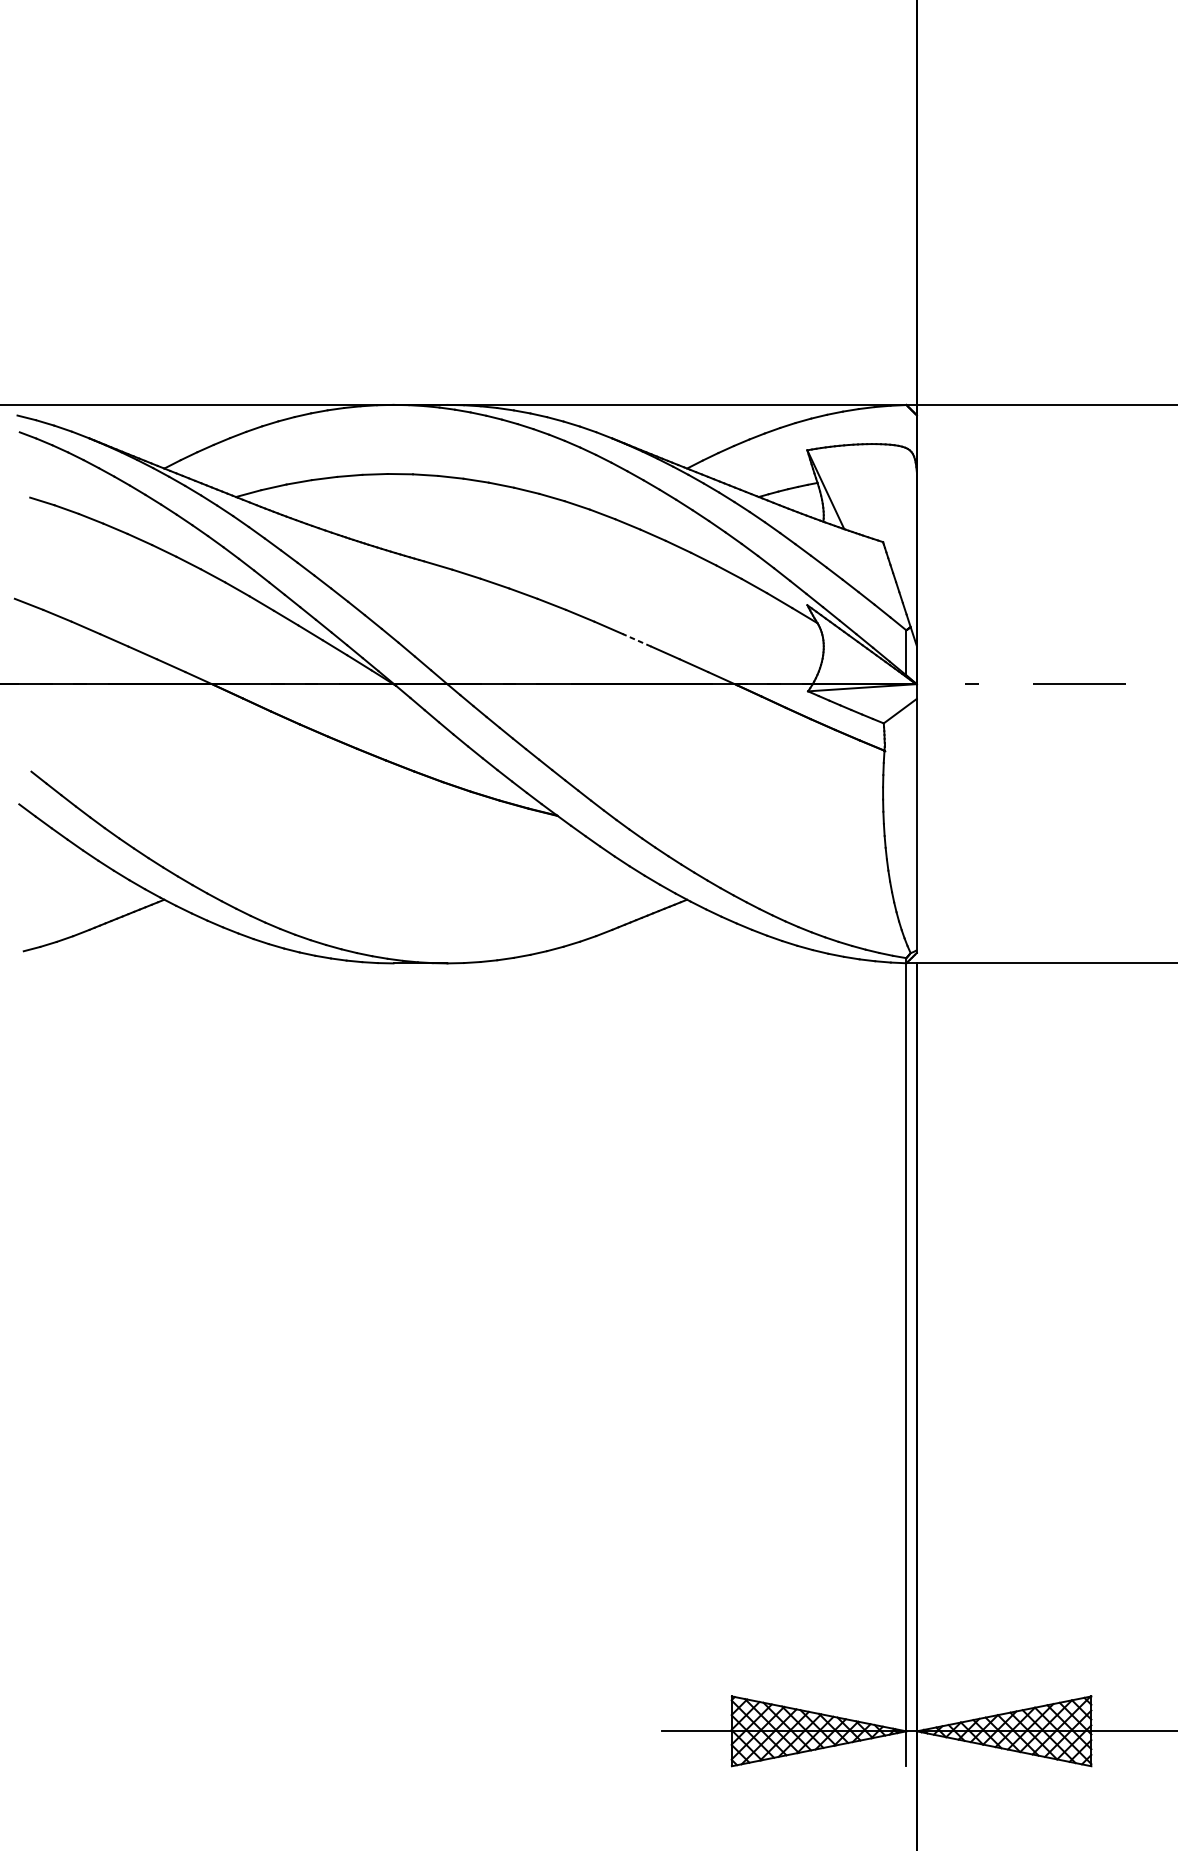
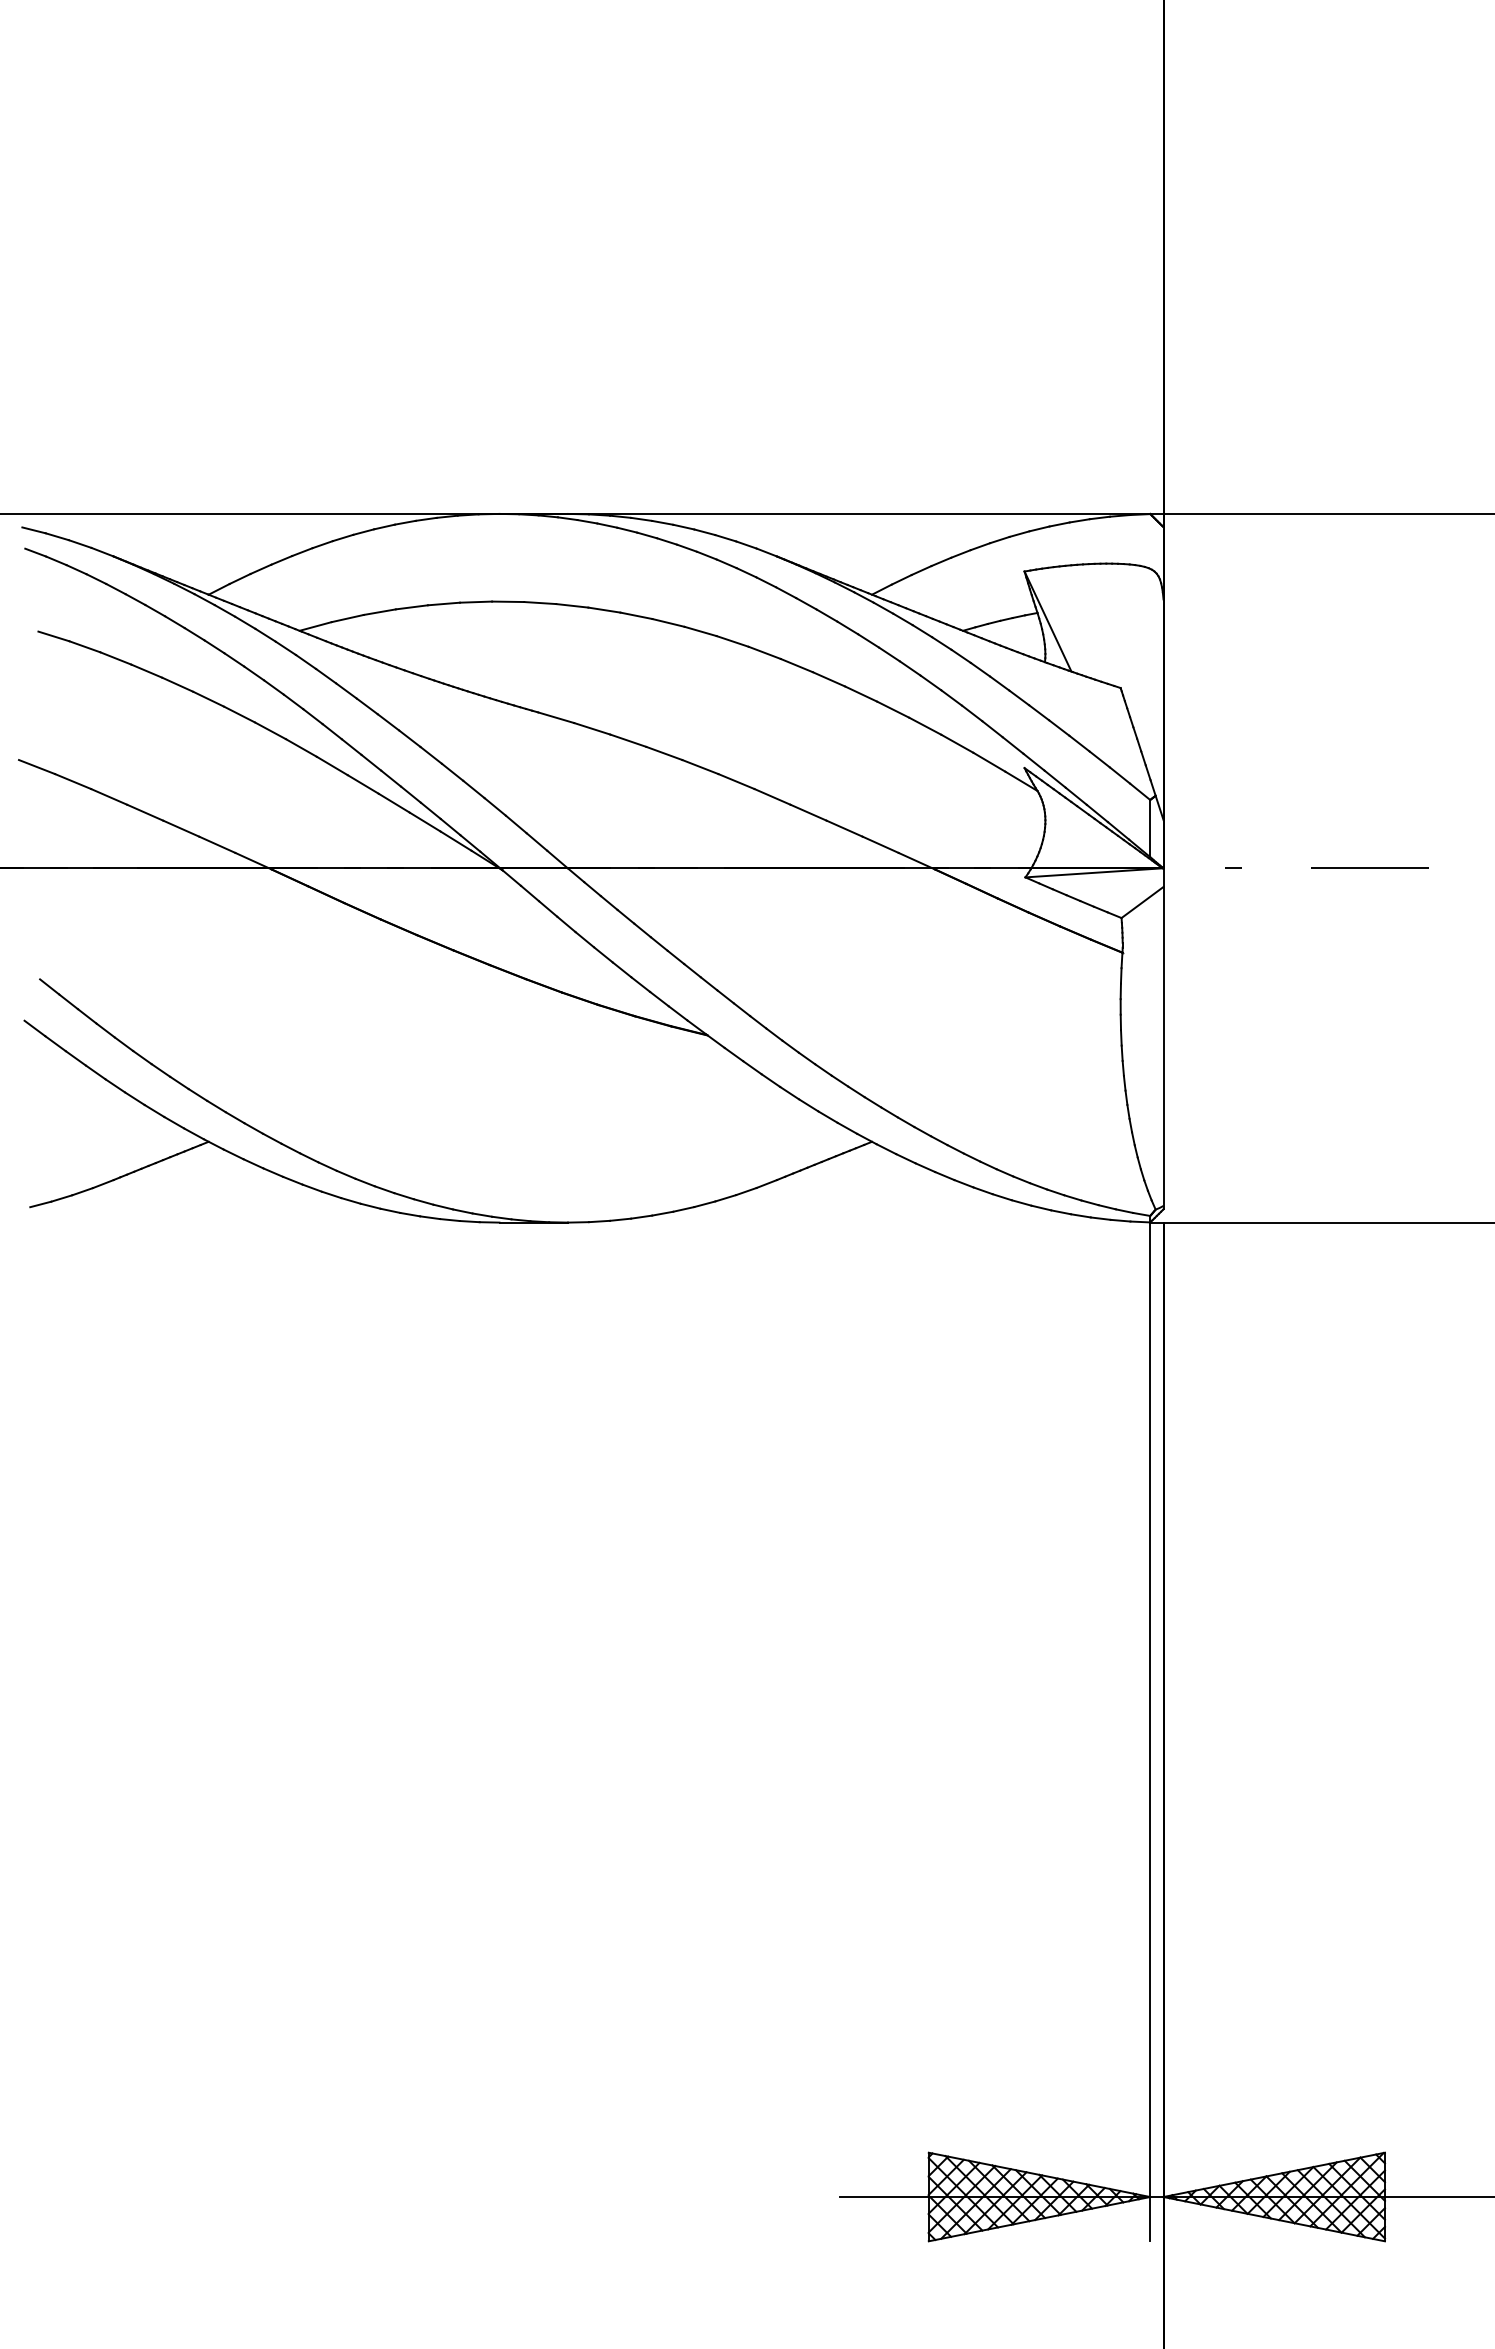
line: (637, 640) -> (808, 812), dashed -> solid

